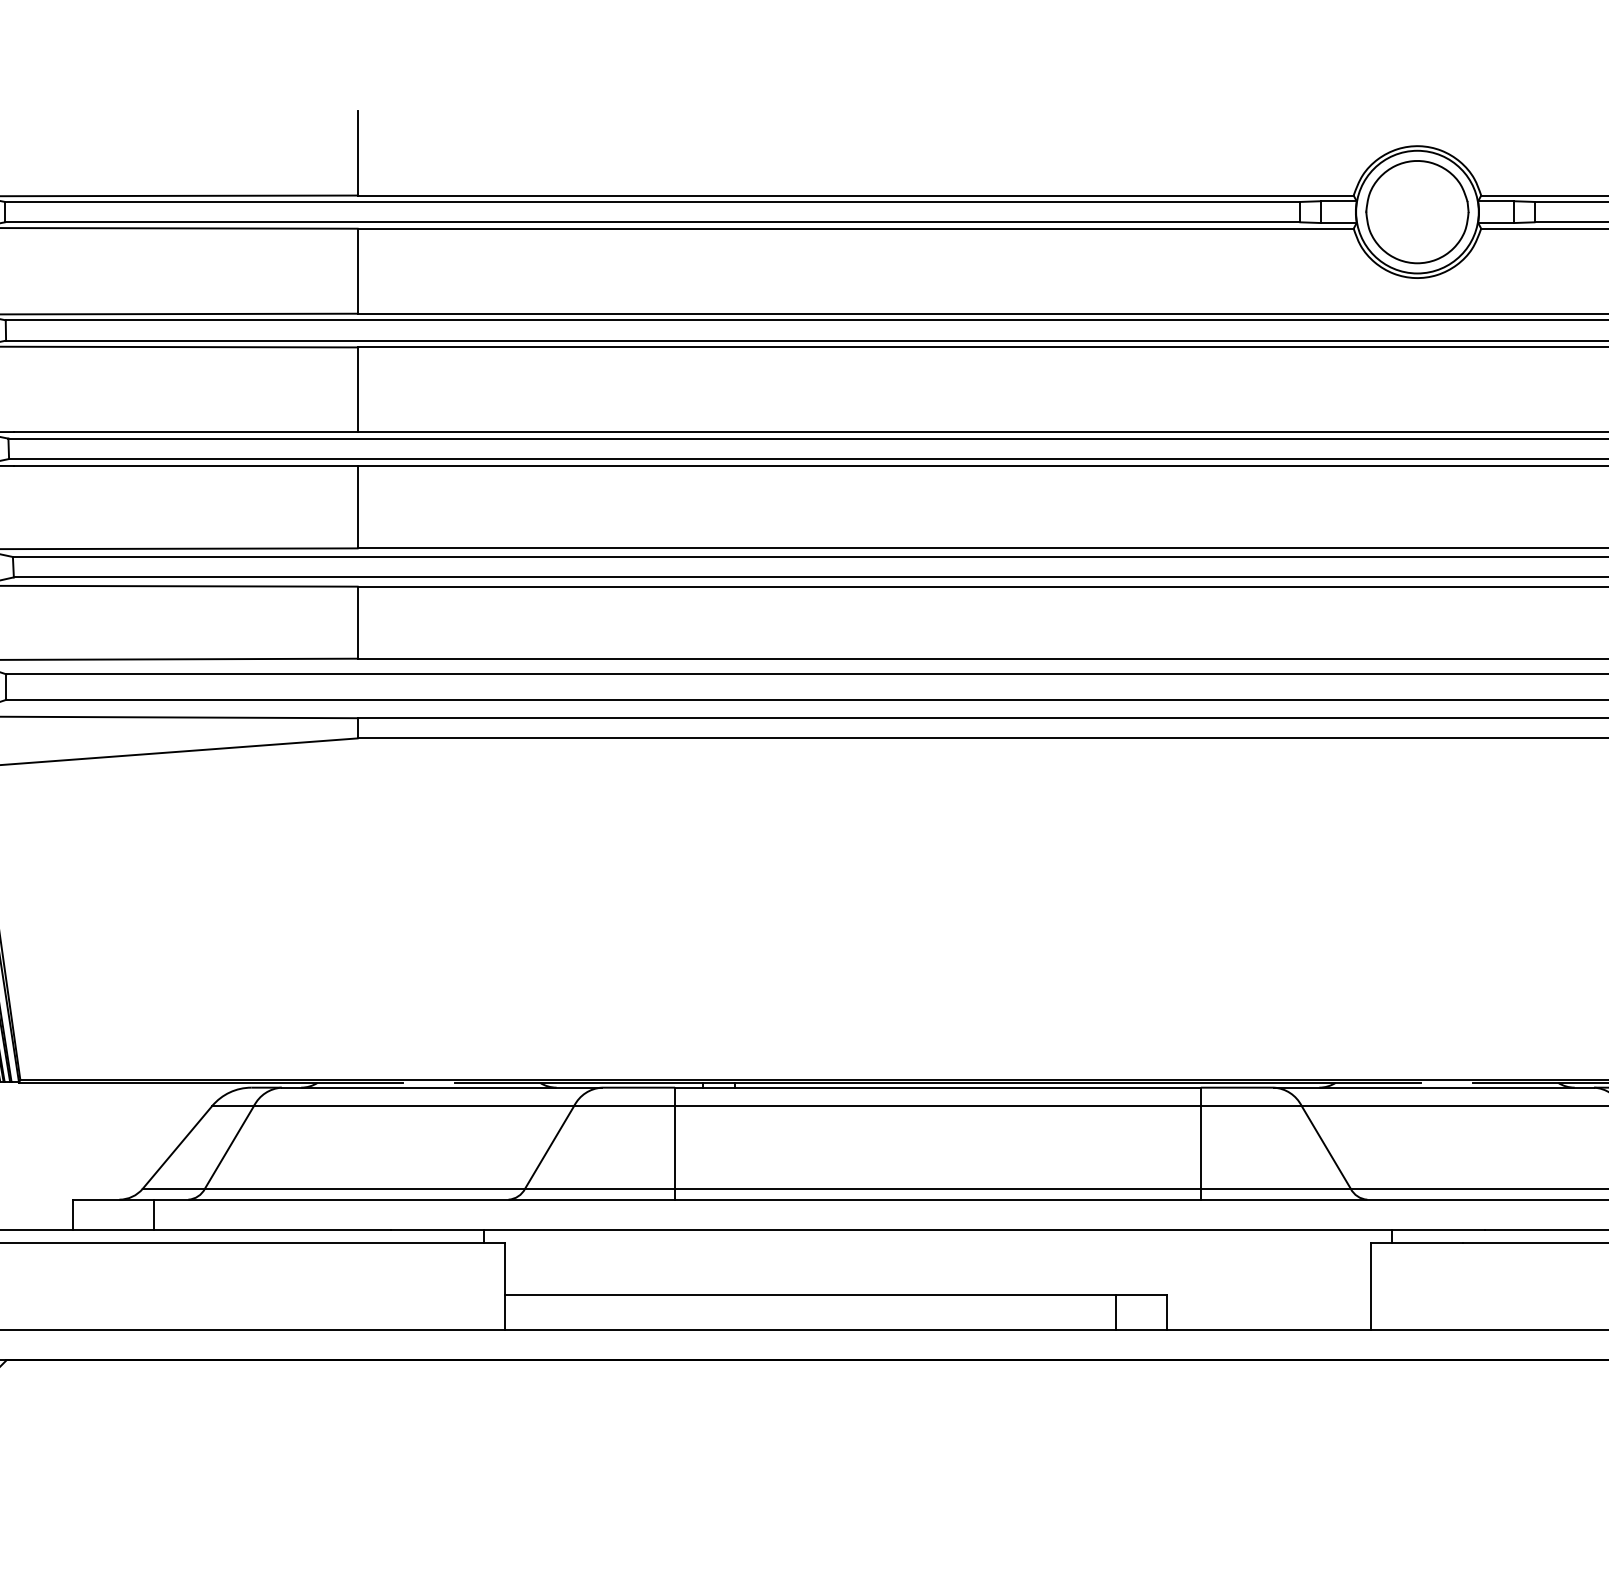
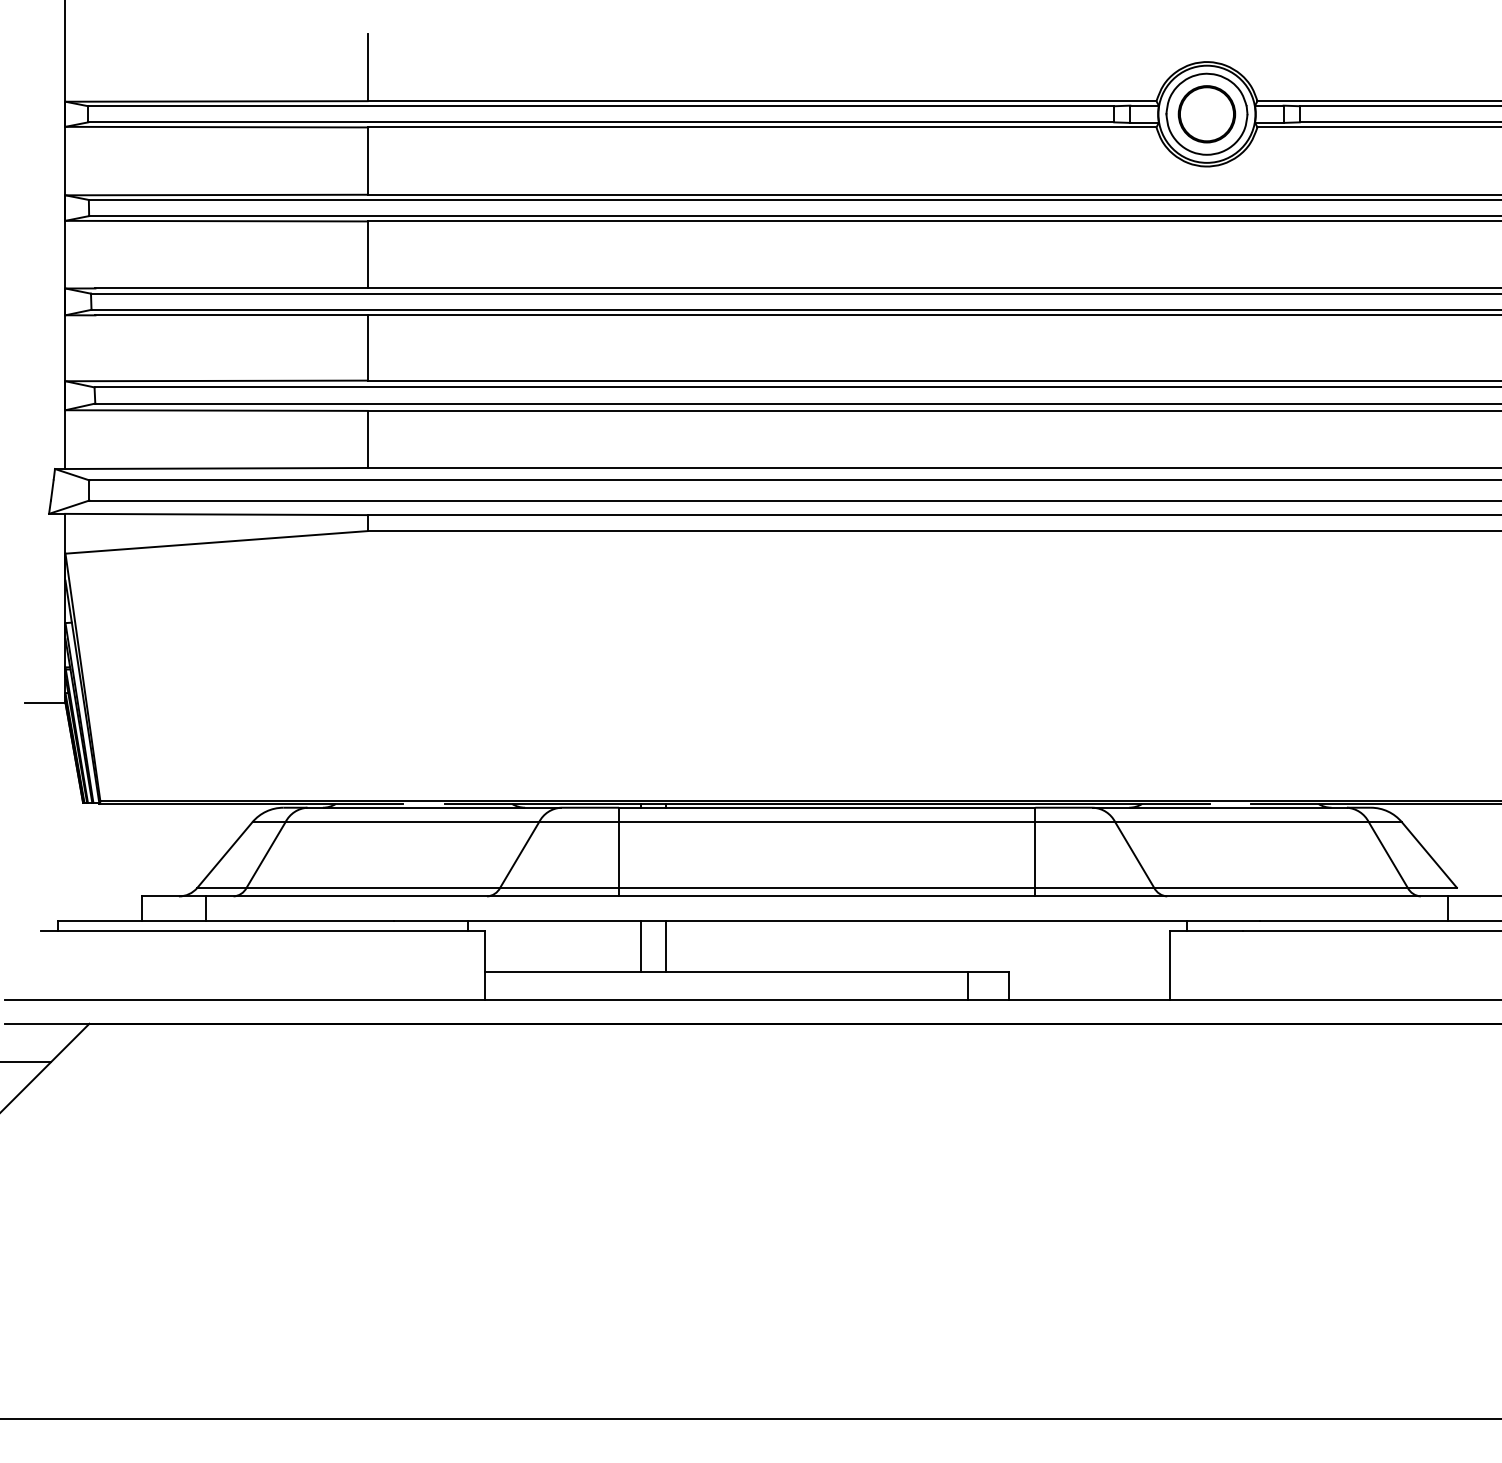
part: (1416, 212) -> (1206, 114), added
line: (702, 1262) -> (640, 946), added
line: (735, 1262) -> (666, 946), added

